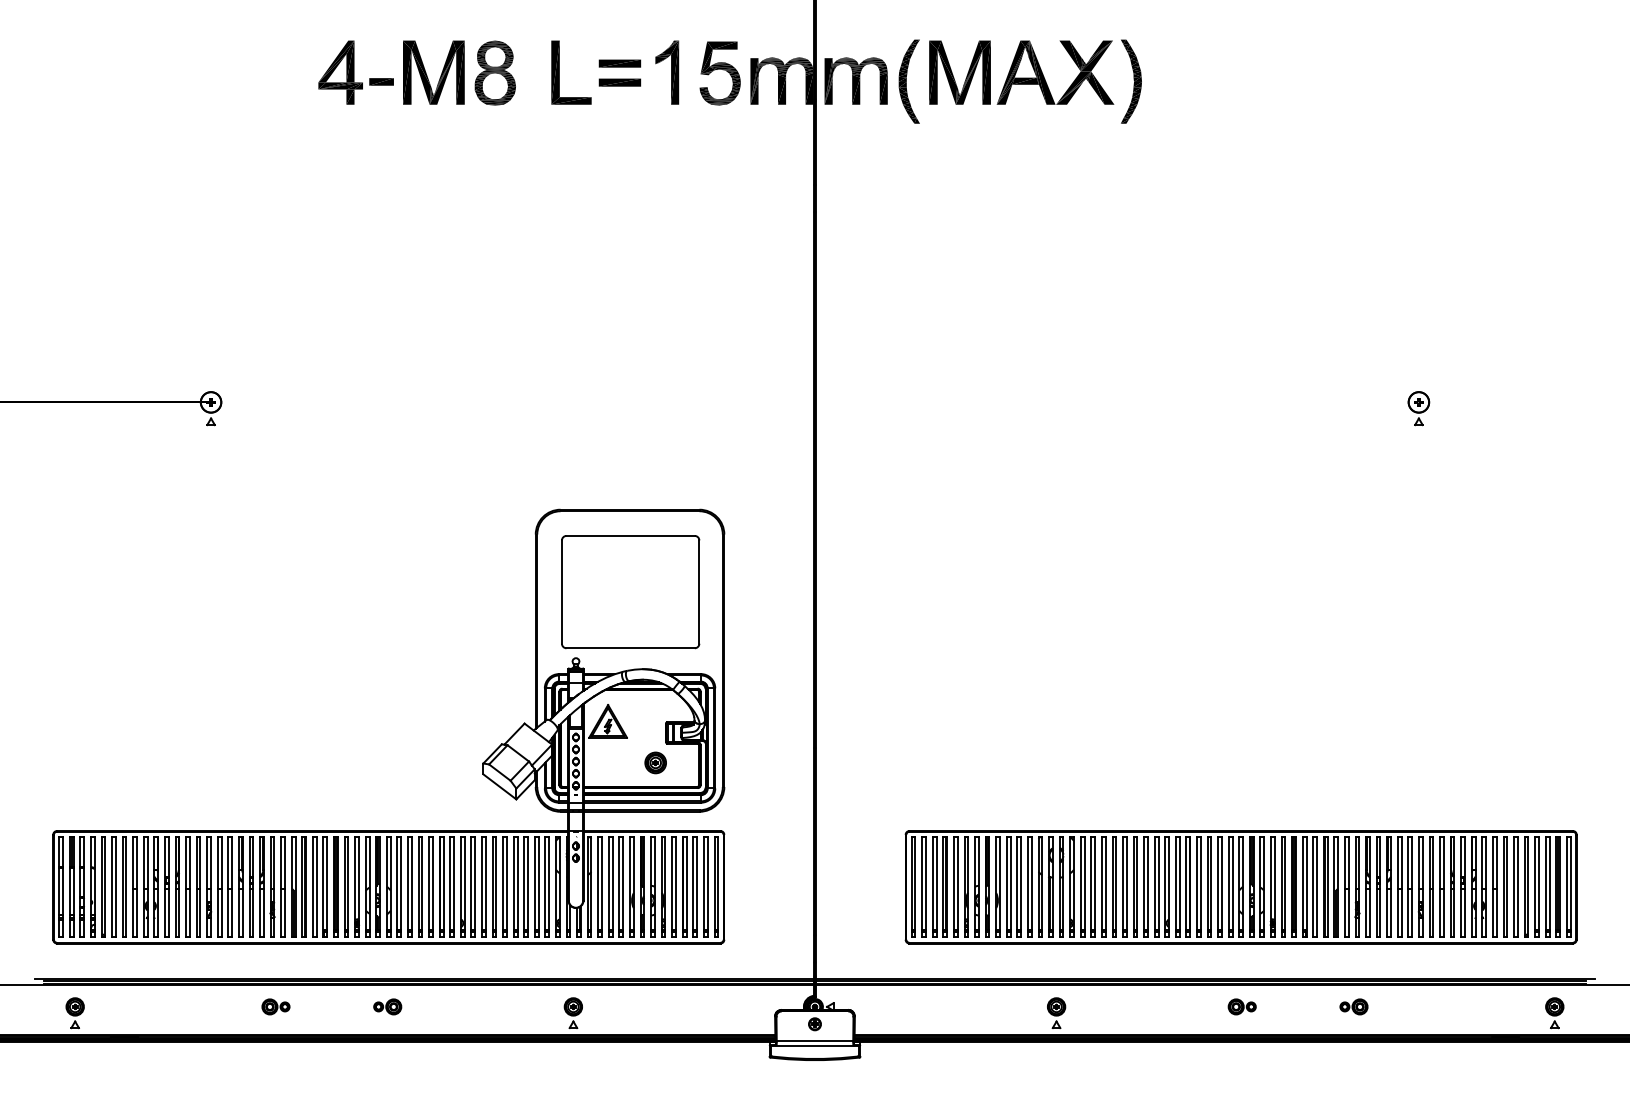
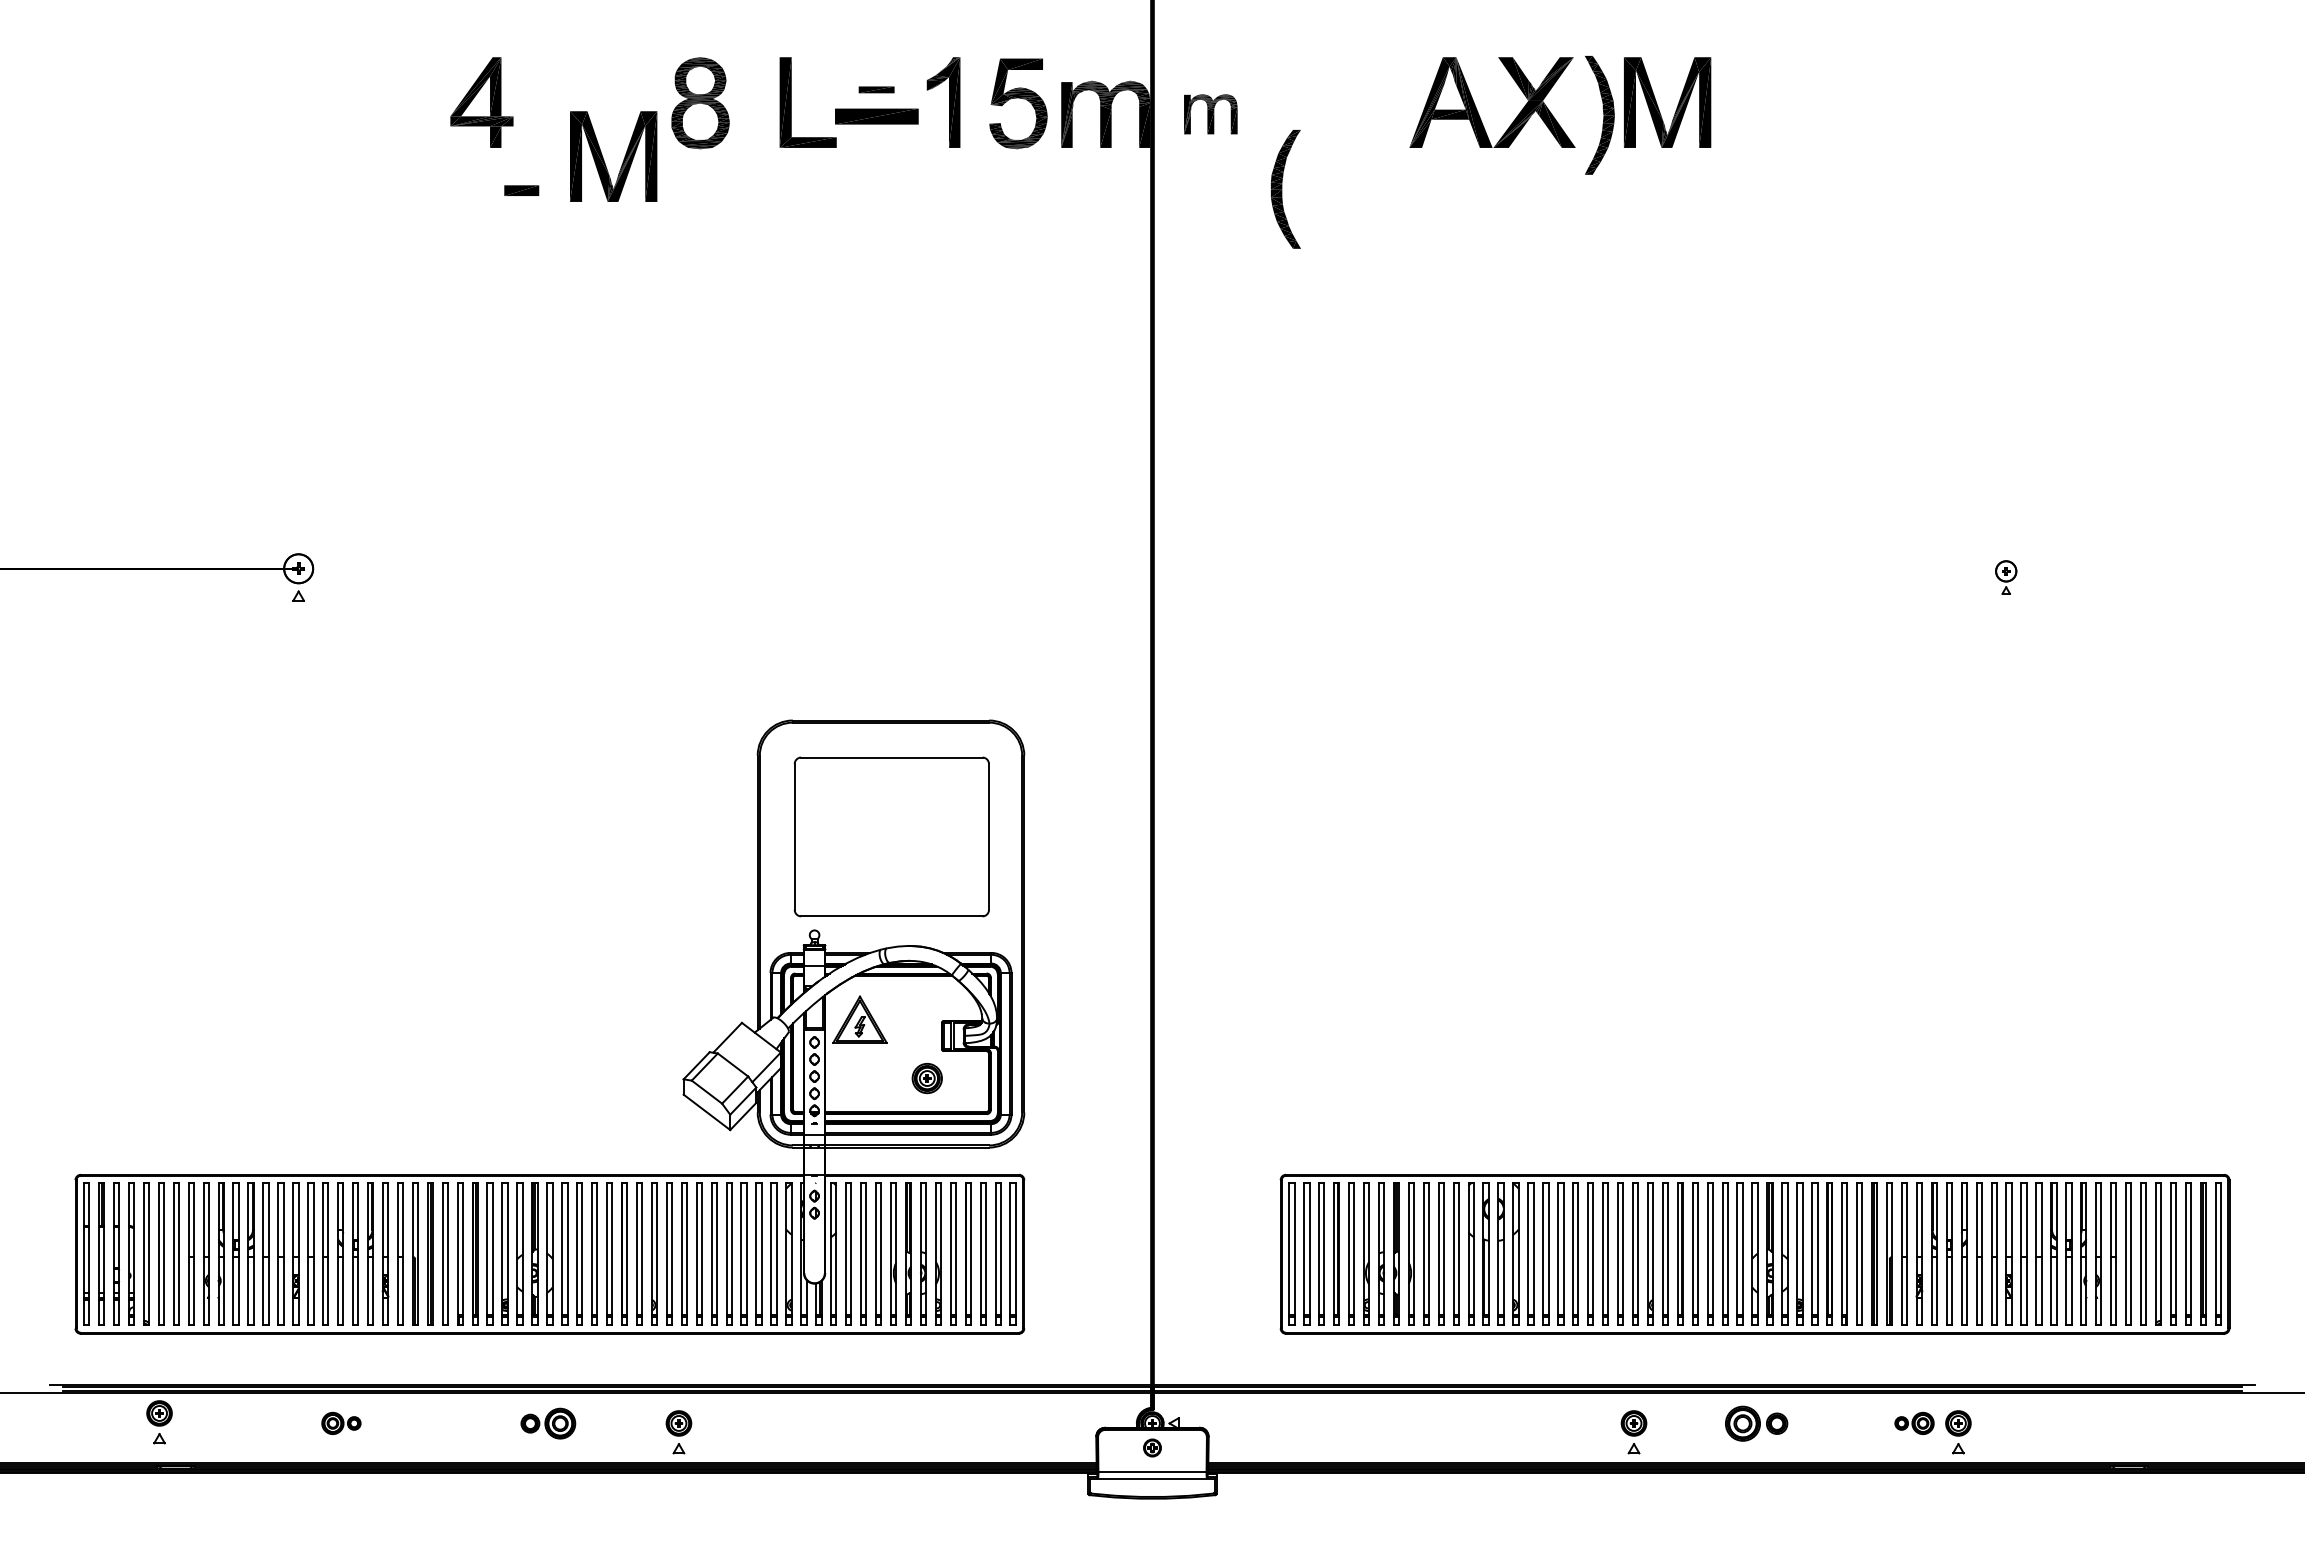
part: (619, 63) -> (876, 89), size x0.6
part: (427, 75) -> (604, 160), moved
part: (953, 75) -> (1658, 106), moved
part: (856, 80) -> (1210, 113), size x0.6
part: (381, 81) -> (521, 190), moved
part: (909, 81) -> (1285, 189), moved
part: (619, 82) -> (876, 116), size x1.4
part: (1418, 408) -> (2005, 577), size x0.7
part: (276, 1006) -> (341, 1422), moved
part: (387, 1006) -> (548, 1422), size x1.4
part: (1242, 1006) -> (1756, 1422), size x1.6
part: (75, 1013) -> (159, 1422), moved
part: (573, 1013) -> (678, 1432), moved
part: (1056, 1013) -> (1633, 1432), moved
part: (1554, 1013) -> (1958, 1432), moved

